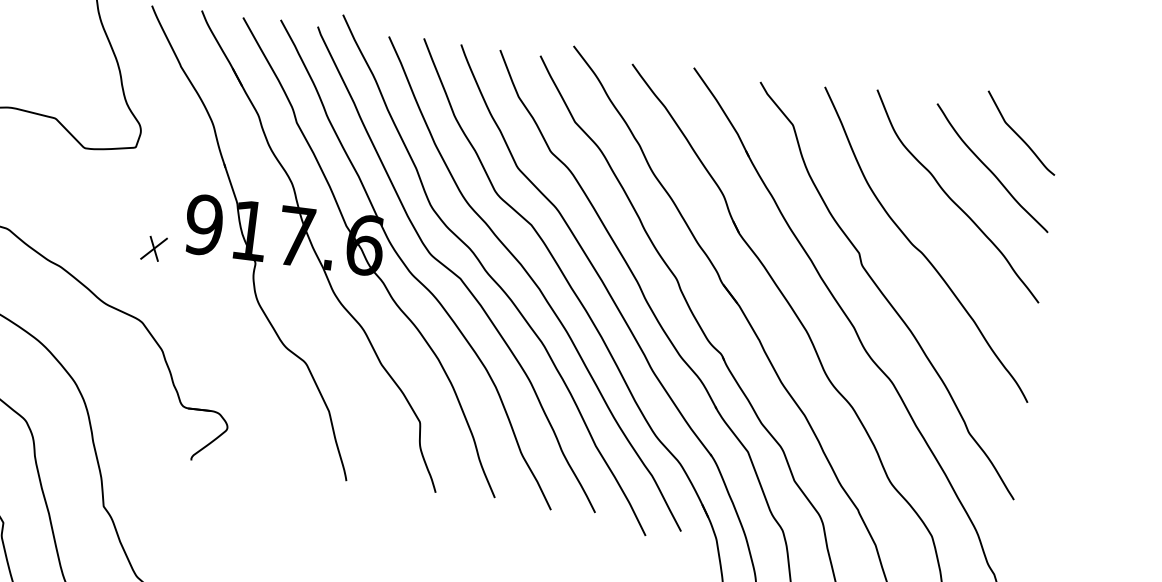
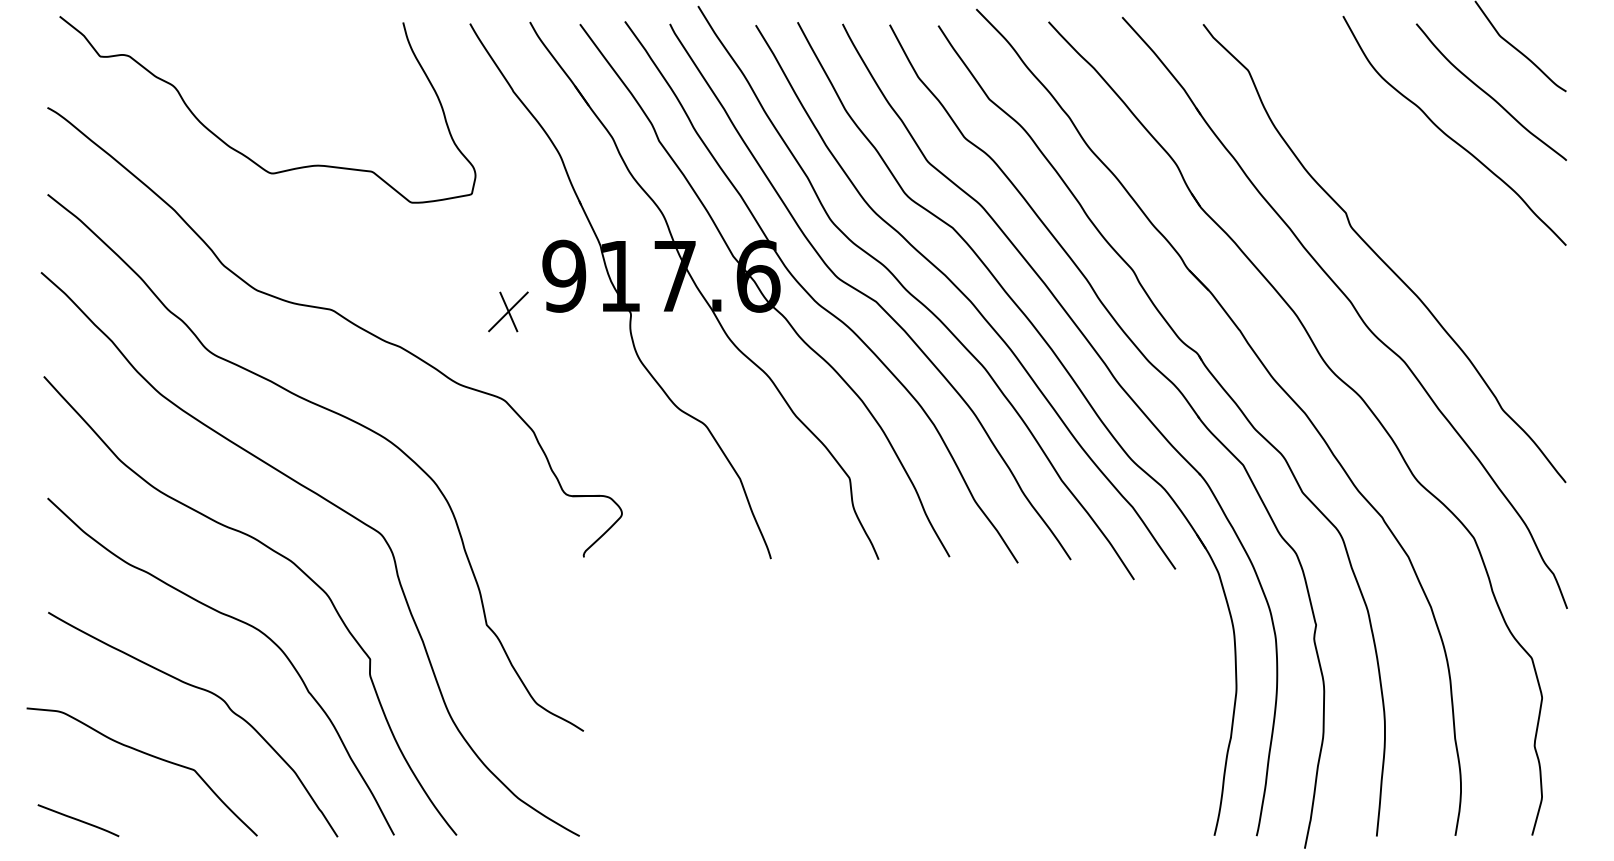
part: (154, 248) -> (508, 311), size x1.4
curve: (920, 250) -> (1418, 200), removed

